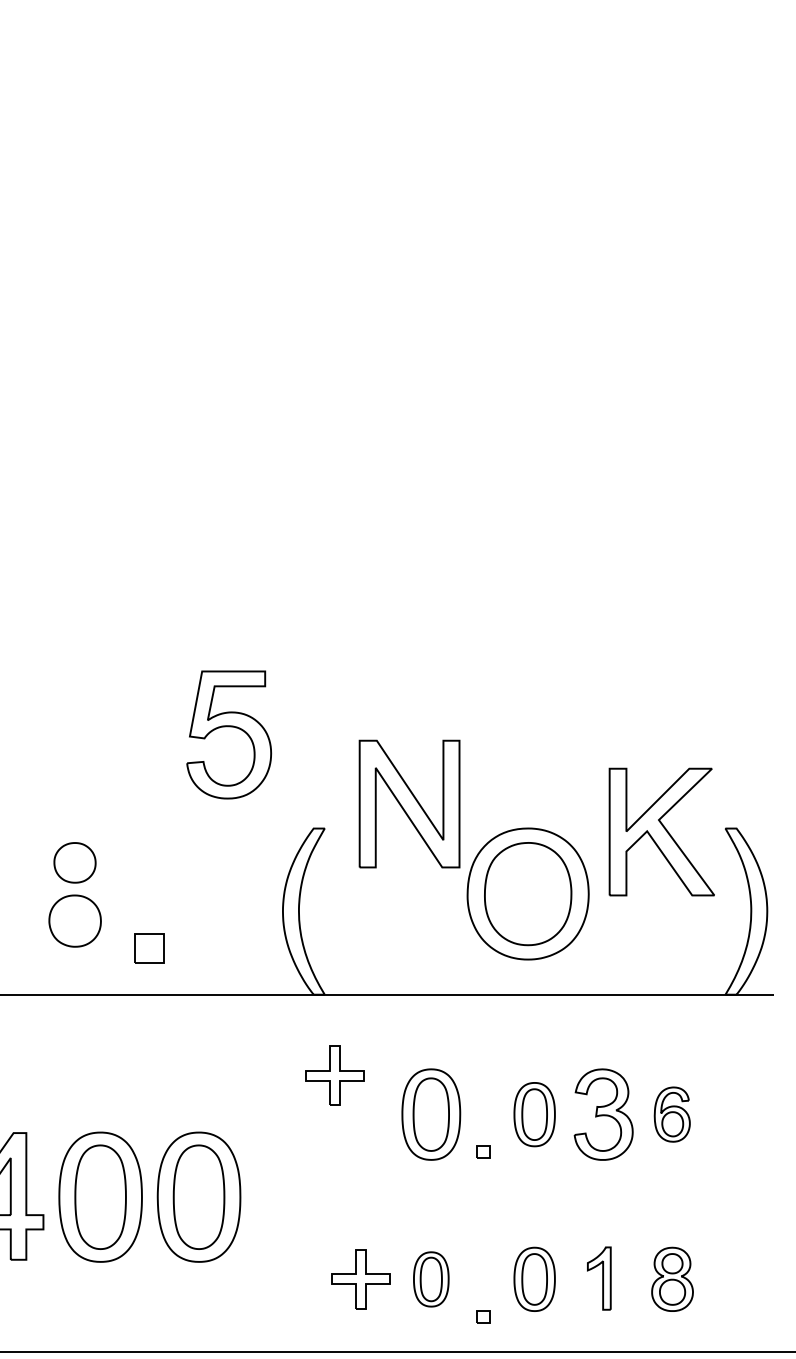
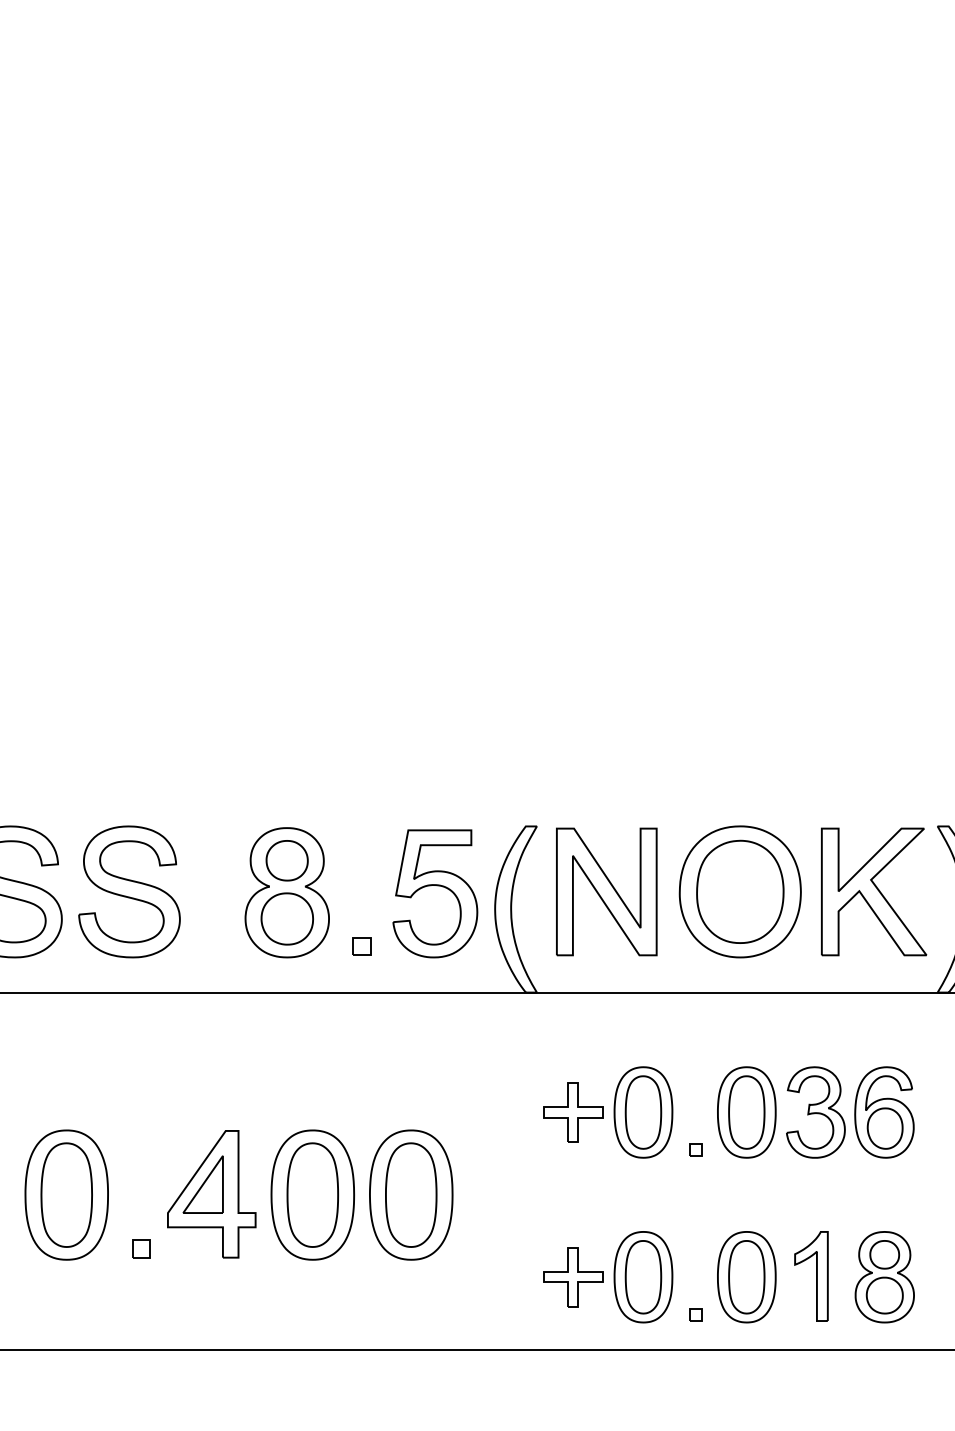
part: (230, 727) -> (436, 886), moved
part: (409, 803) -> (606, 891), moved
part: (662, 831) -> (874, 891), moved
part: (74, 894) -> (286, 892), added
part: (149, 948) -> (361, 946), size x0.62
part: (335, 1075) -> (573, 1112), moved
part: (534, 1114) -> (746, 1112), size x1.43
part: (672, 1114) -> (884, 1112), size x1.67
part: (599, 1278) -> (811, 1276), size x1.43
part: (431, 1279) -> (643, 1277), size x1.67
part: (534, 1279) -> (746, 1277), size x1.43
part: (672, 1279) -> (884, 1277), size x1.43

